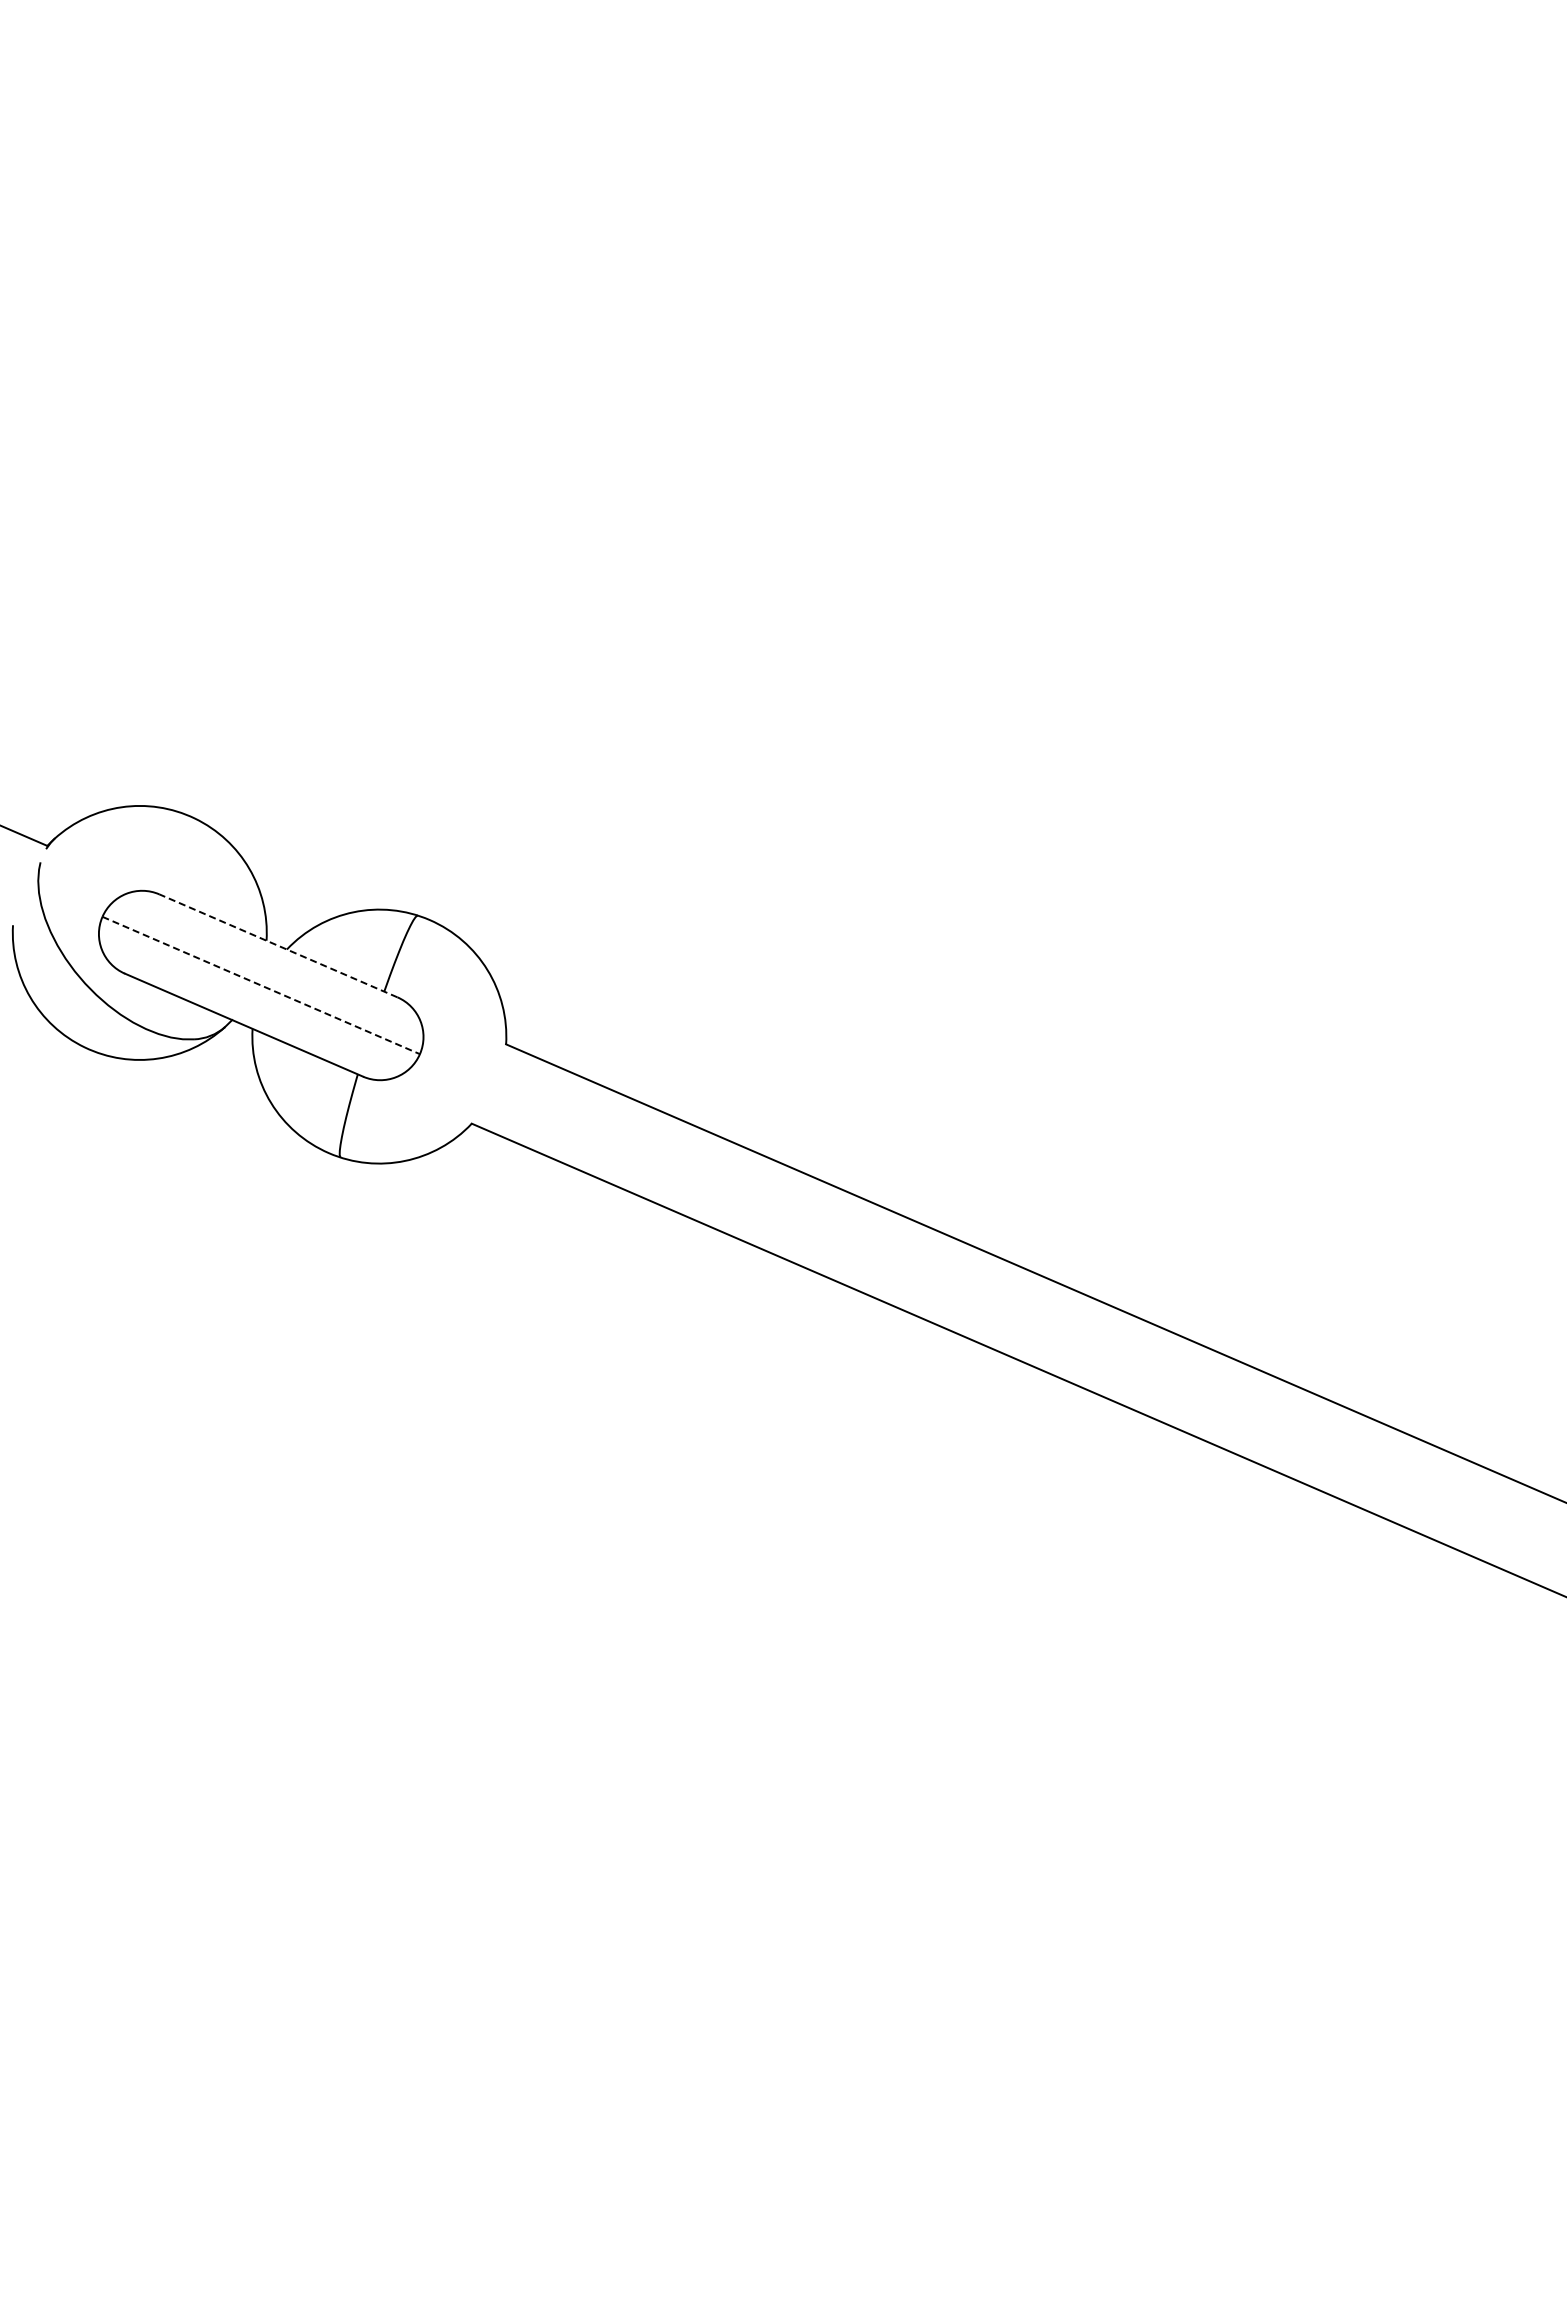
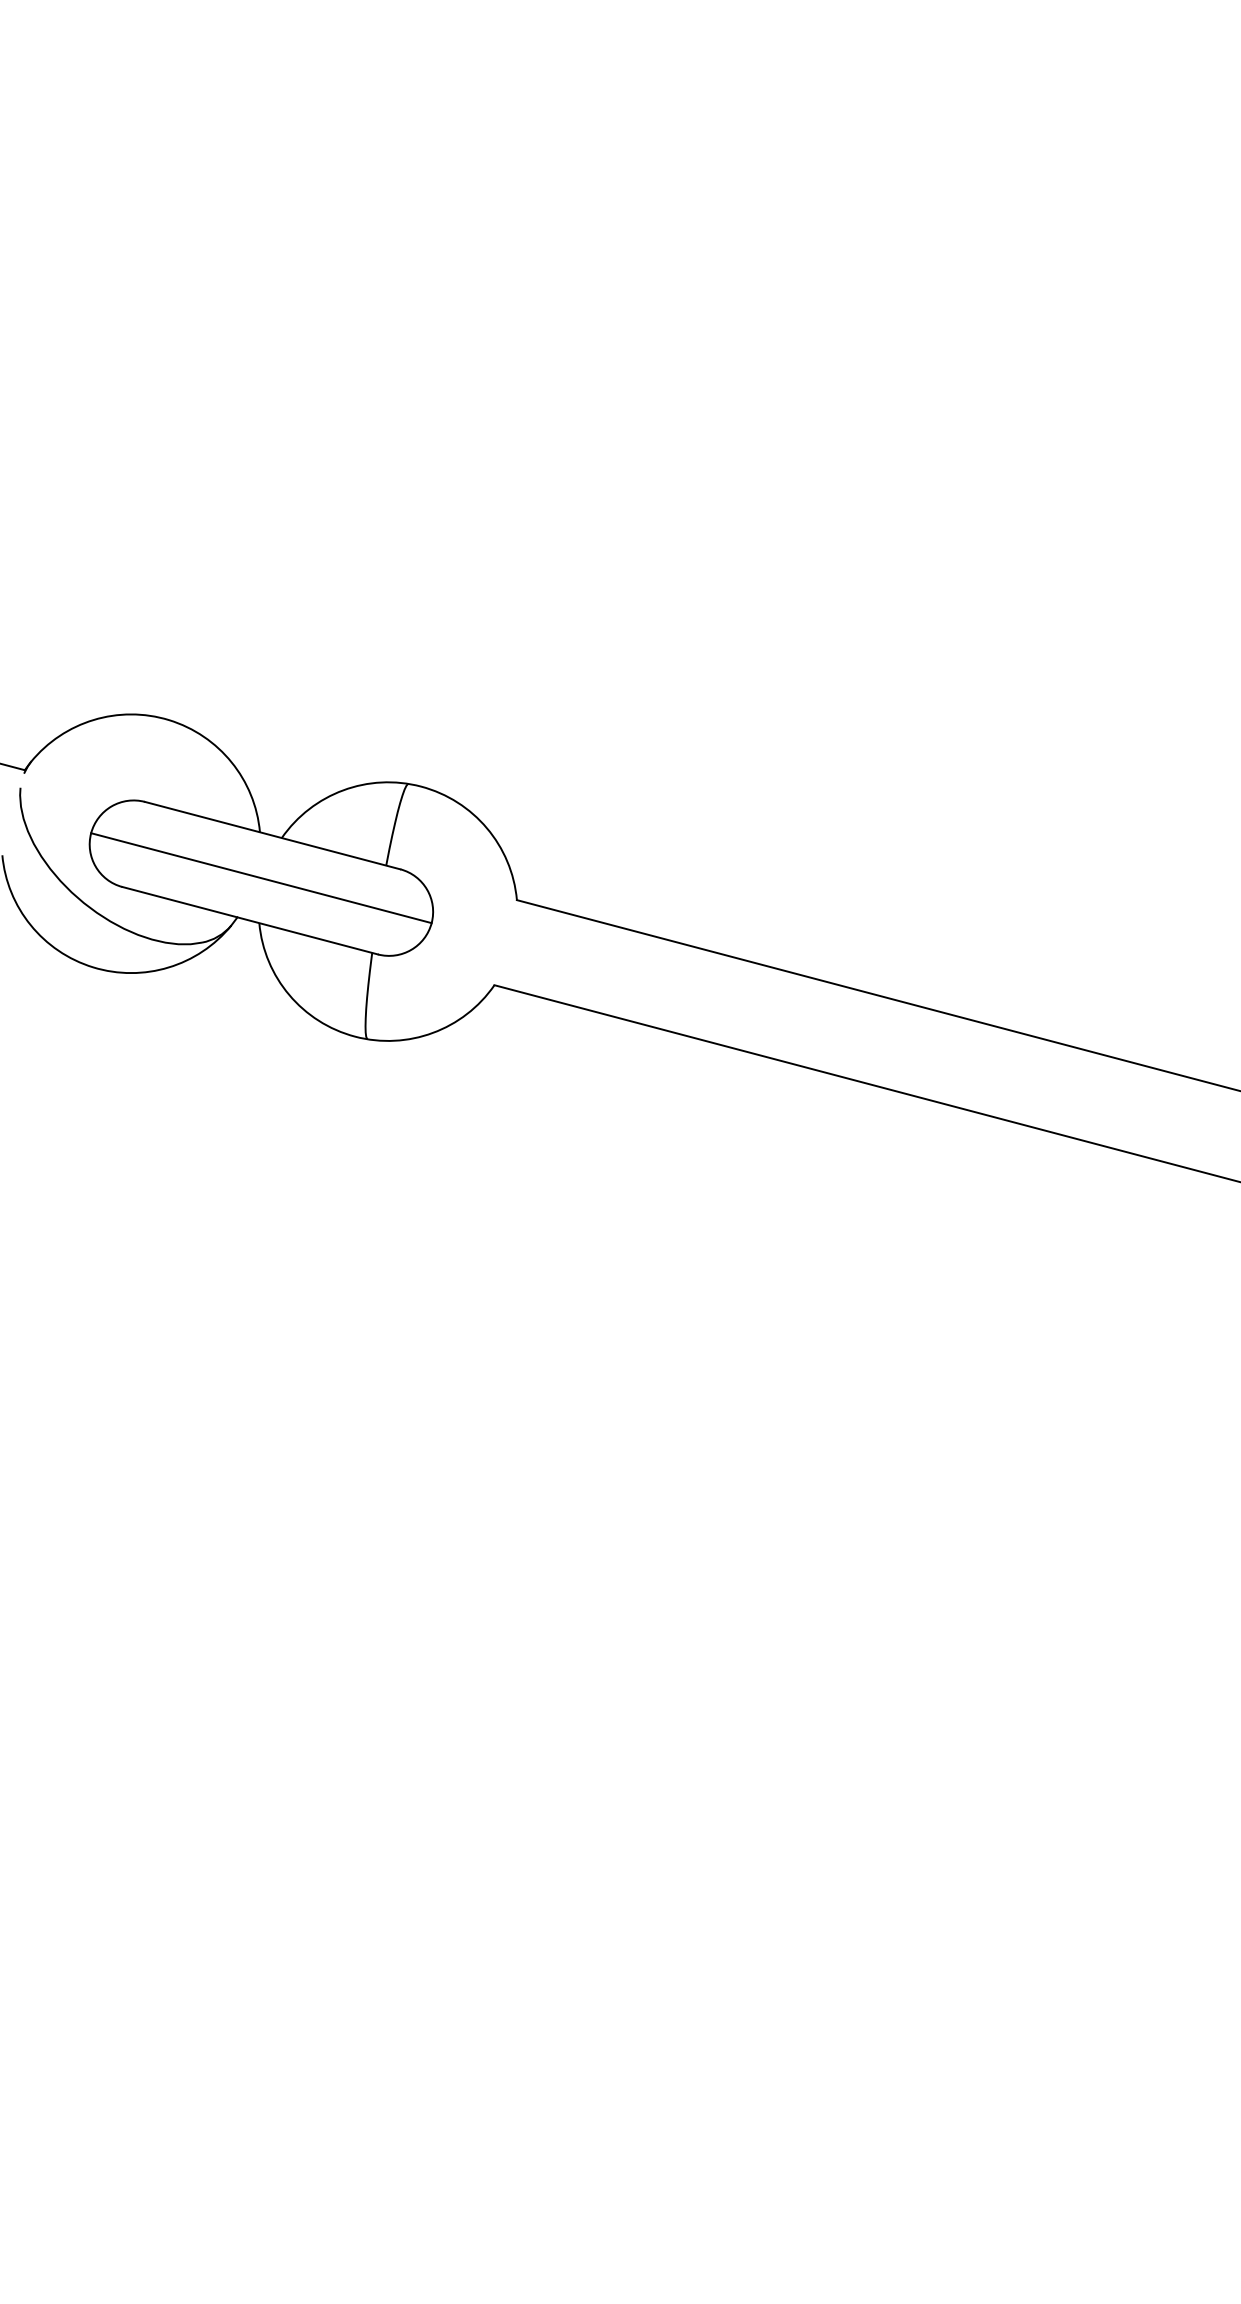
line: (278, 945) -> (272, 835), dashed -> solid
line: (261, 985) -> (261, 878), dashed -> solid

